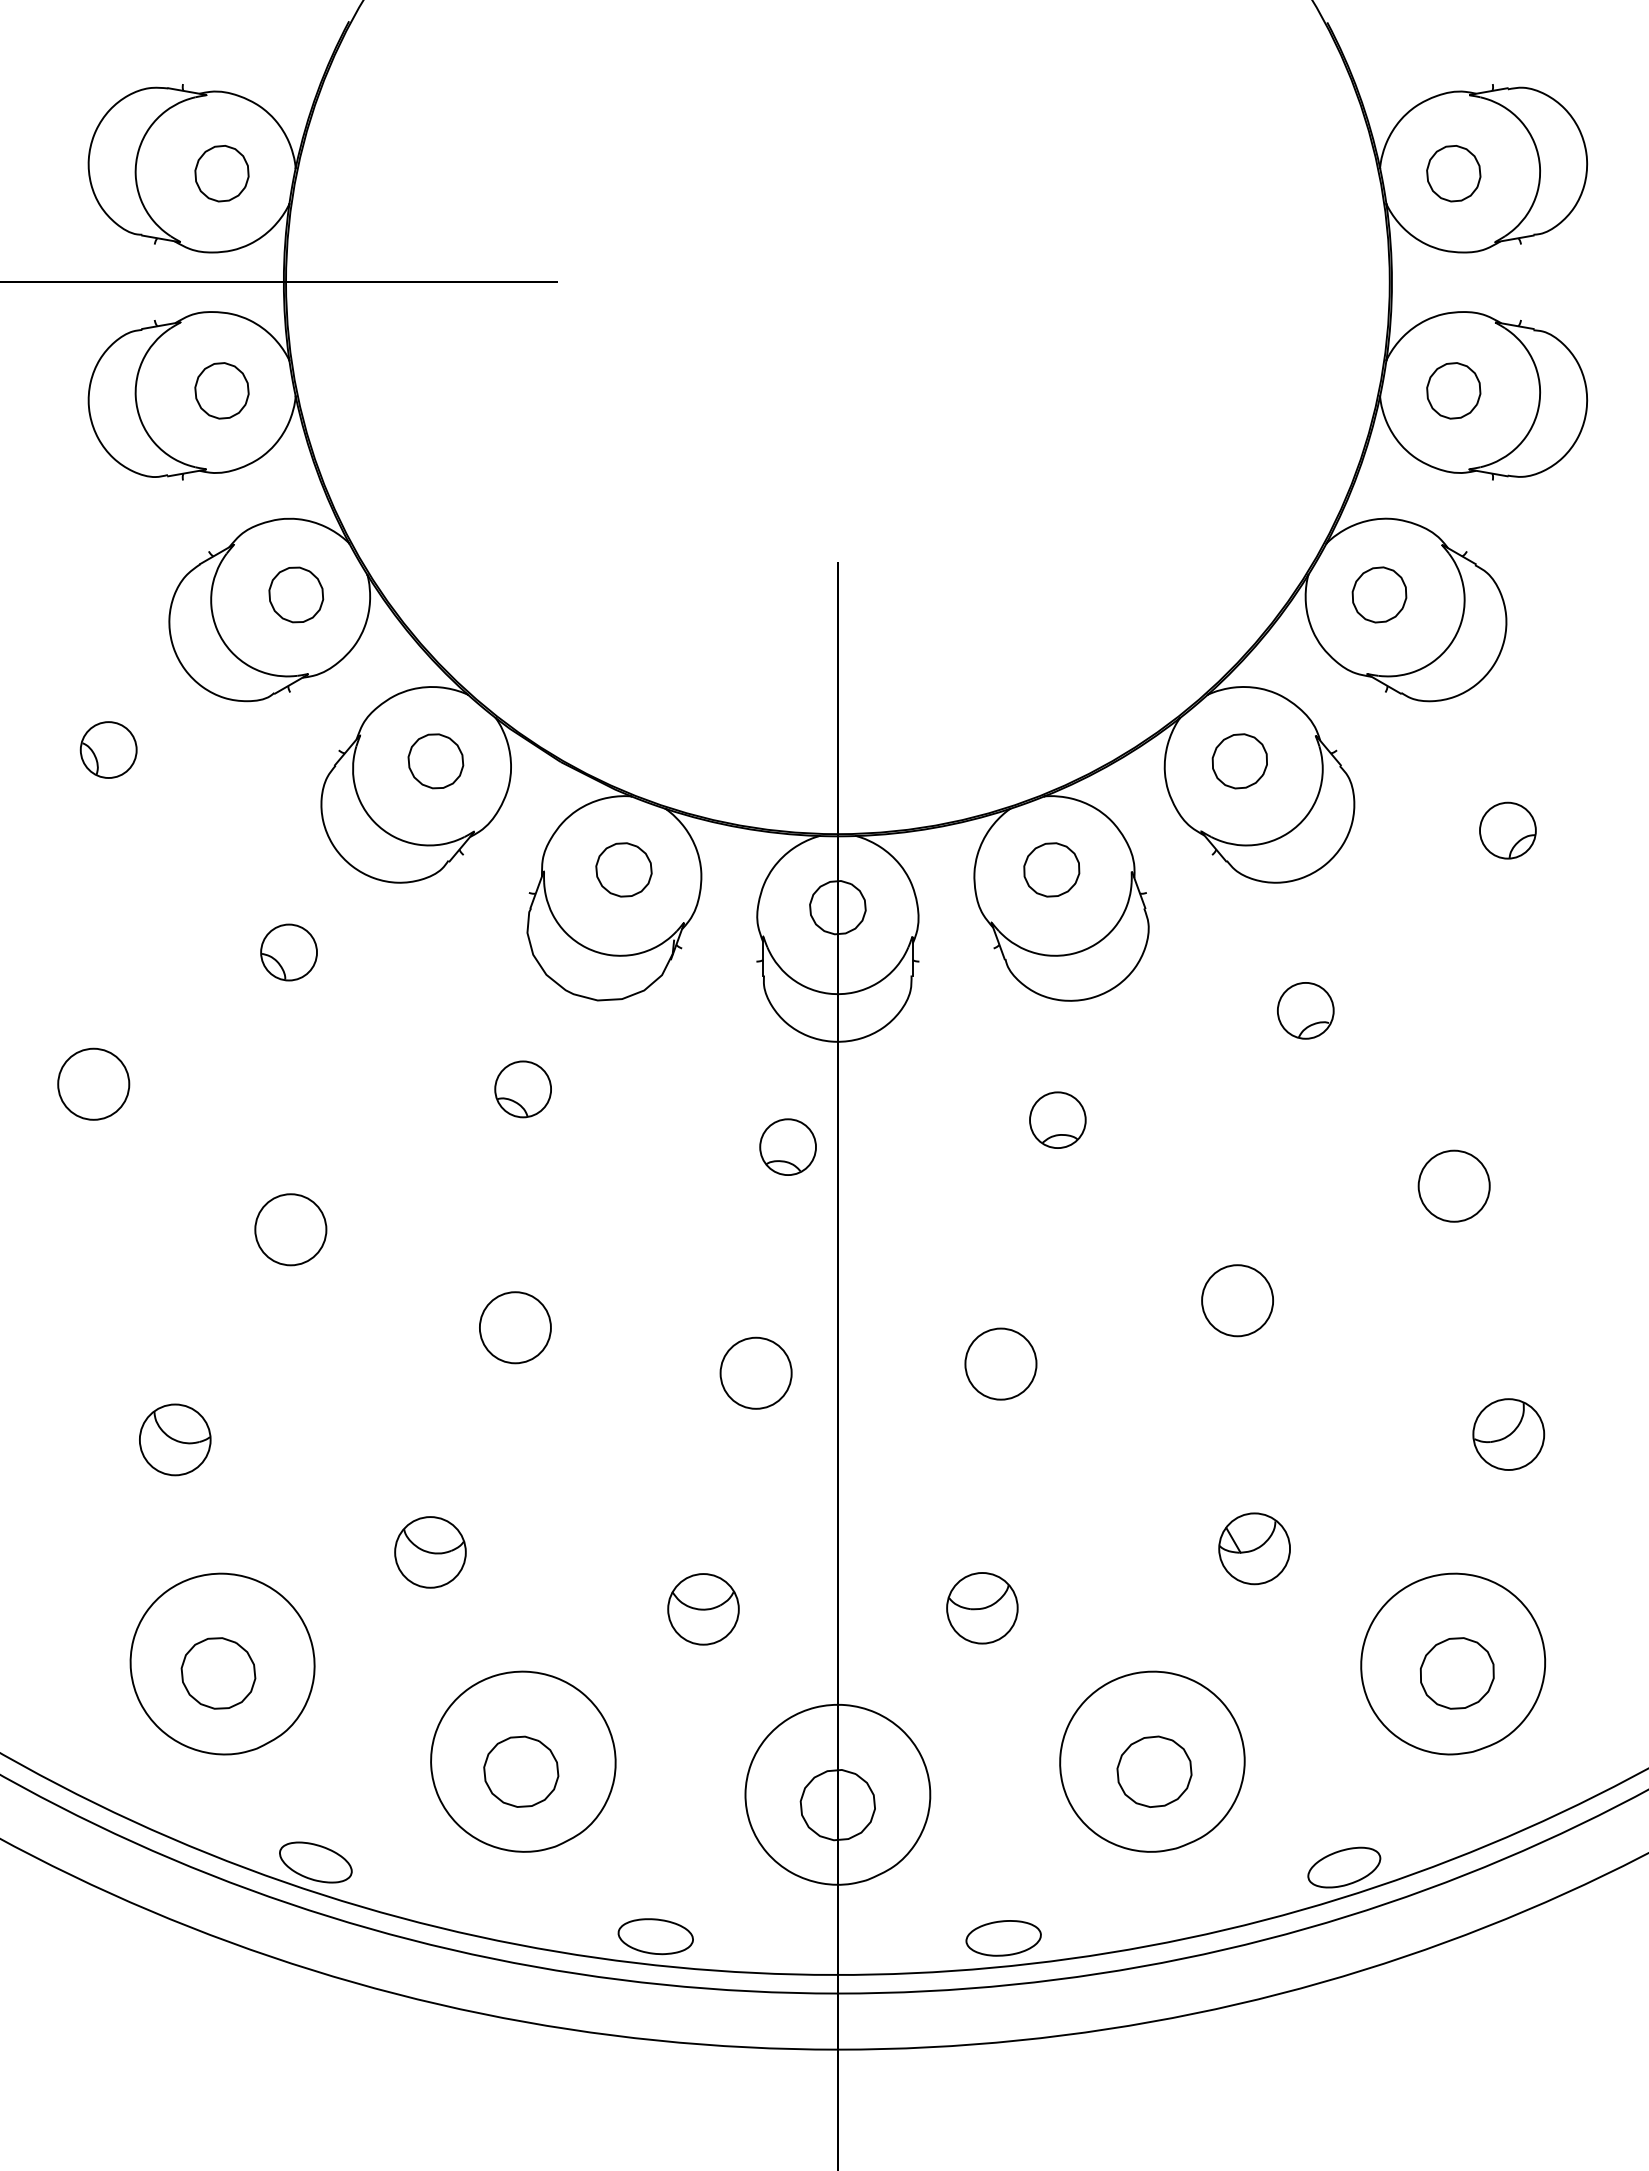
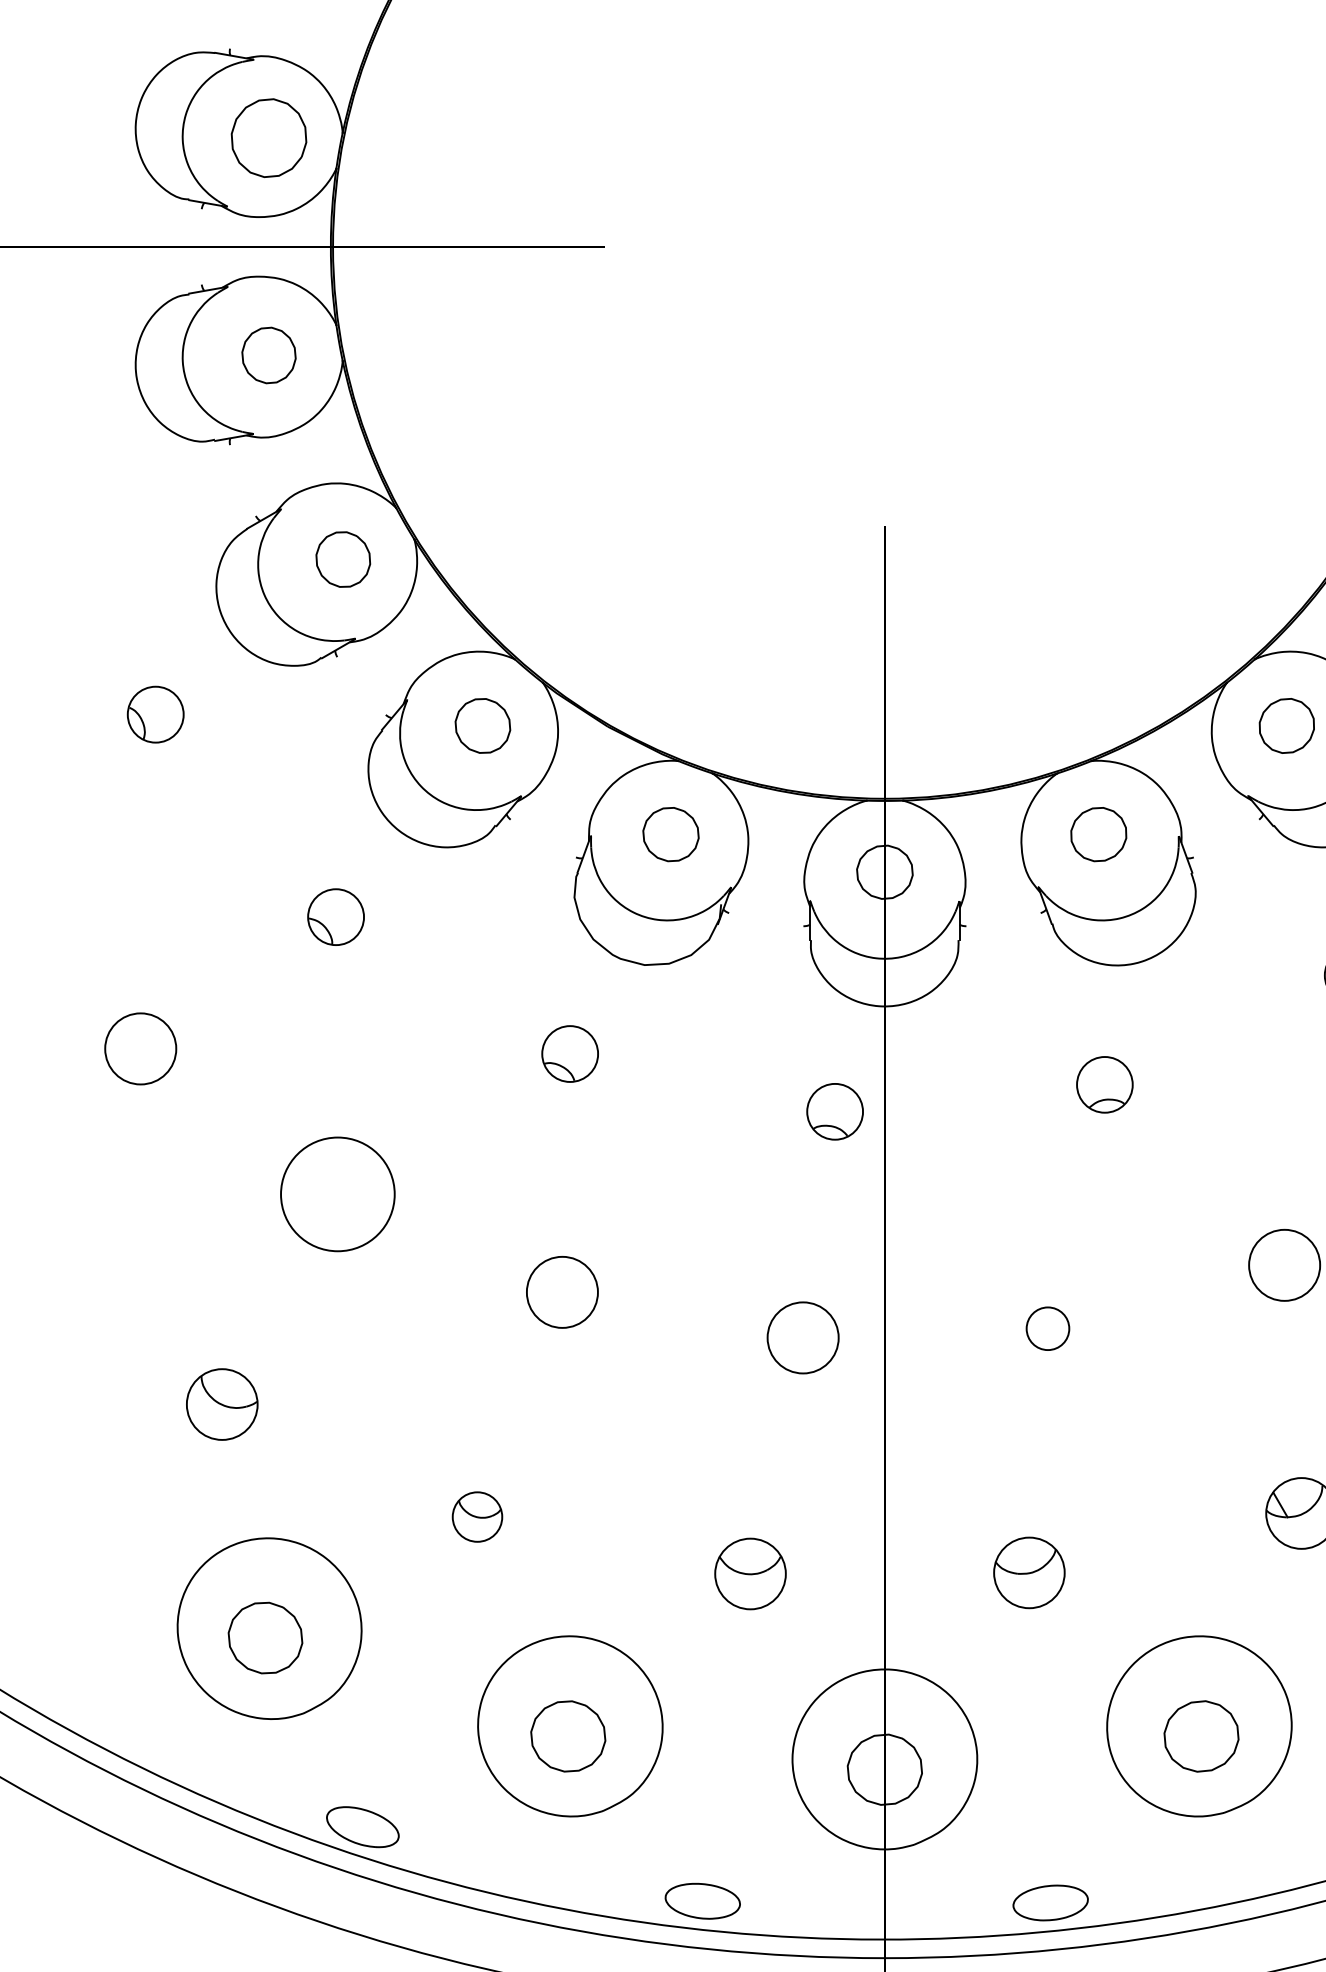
part: (221, 173) -> (268, 138), size x1.4
circle: (290, 1229) -> (337, 1194), size x1.6
circle: (1000, 1363) -> (1047, 1328), size x0.6
part: (430, 1552) -> (477, 1517), size x0.7

